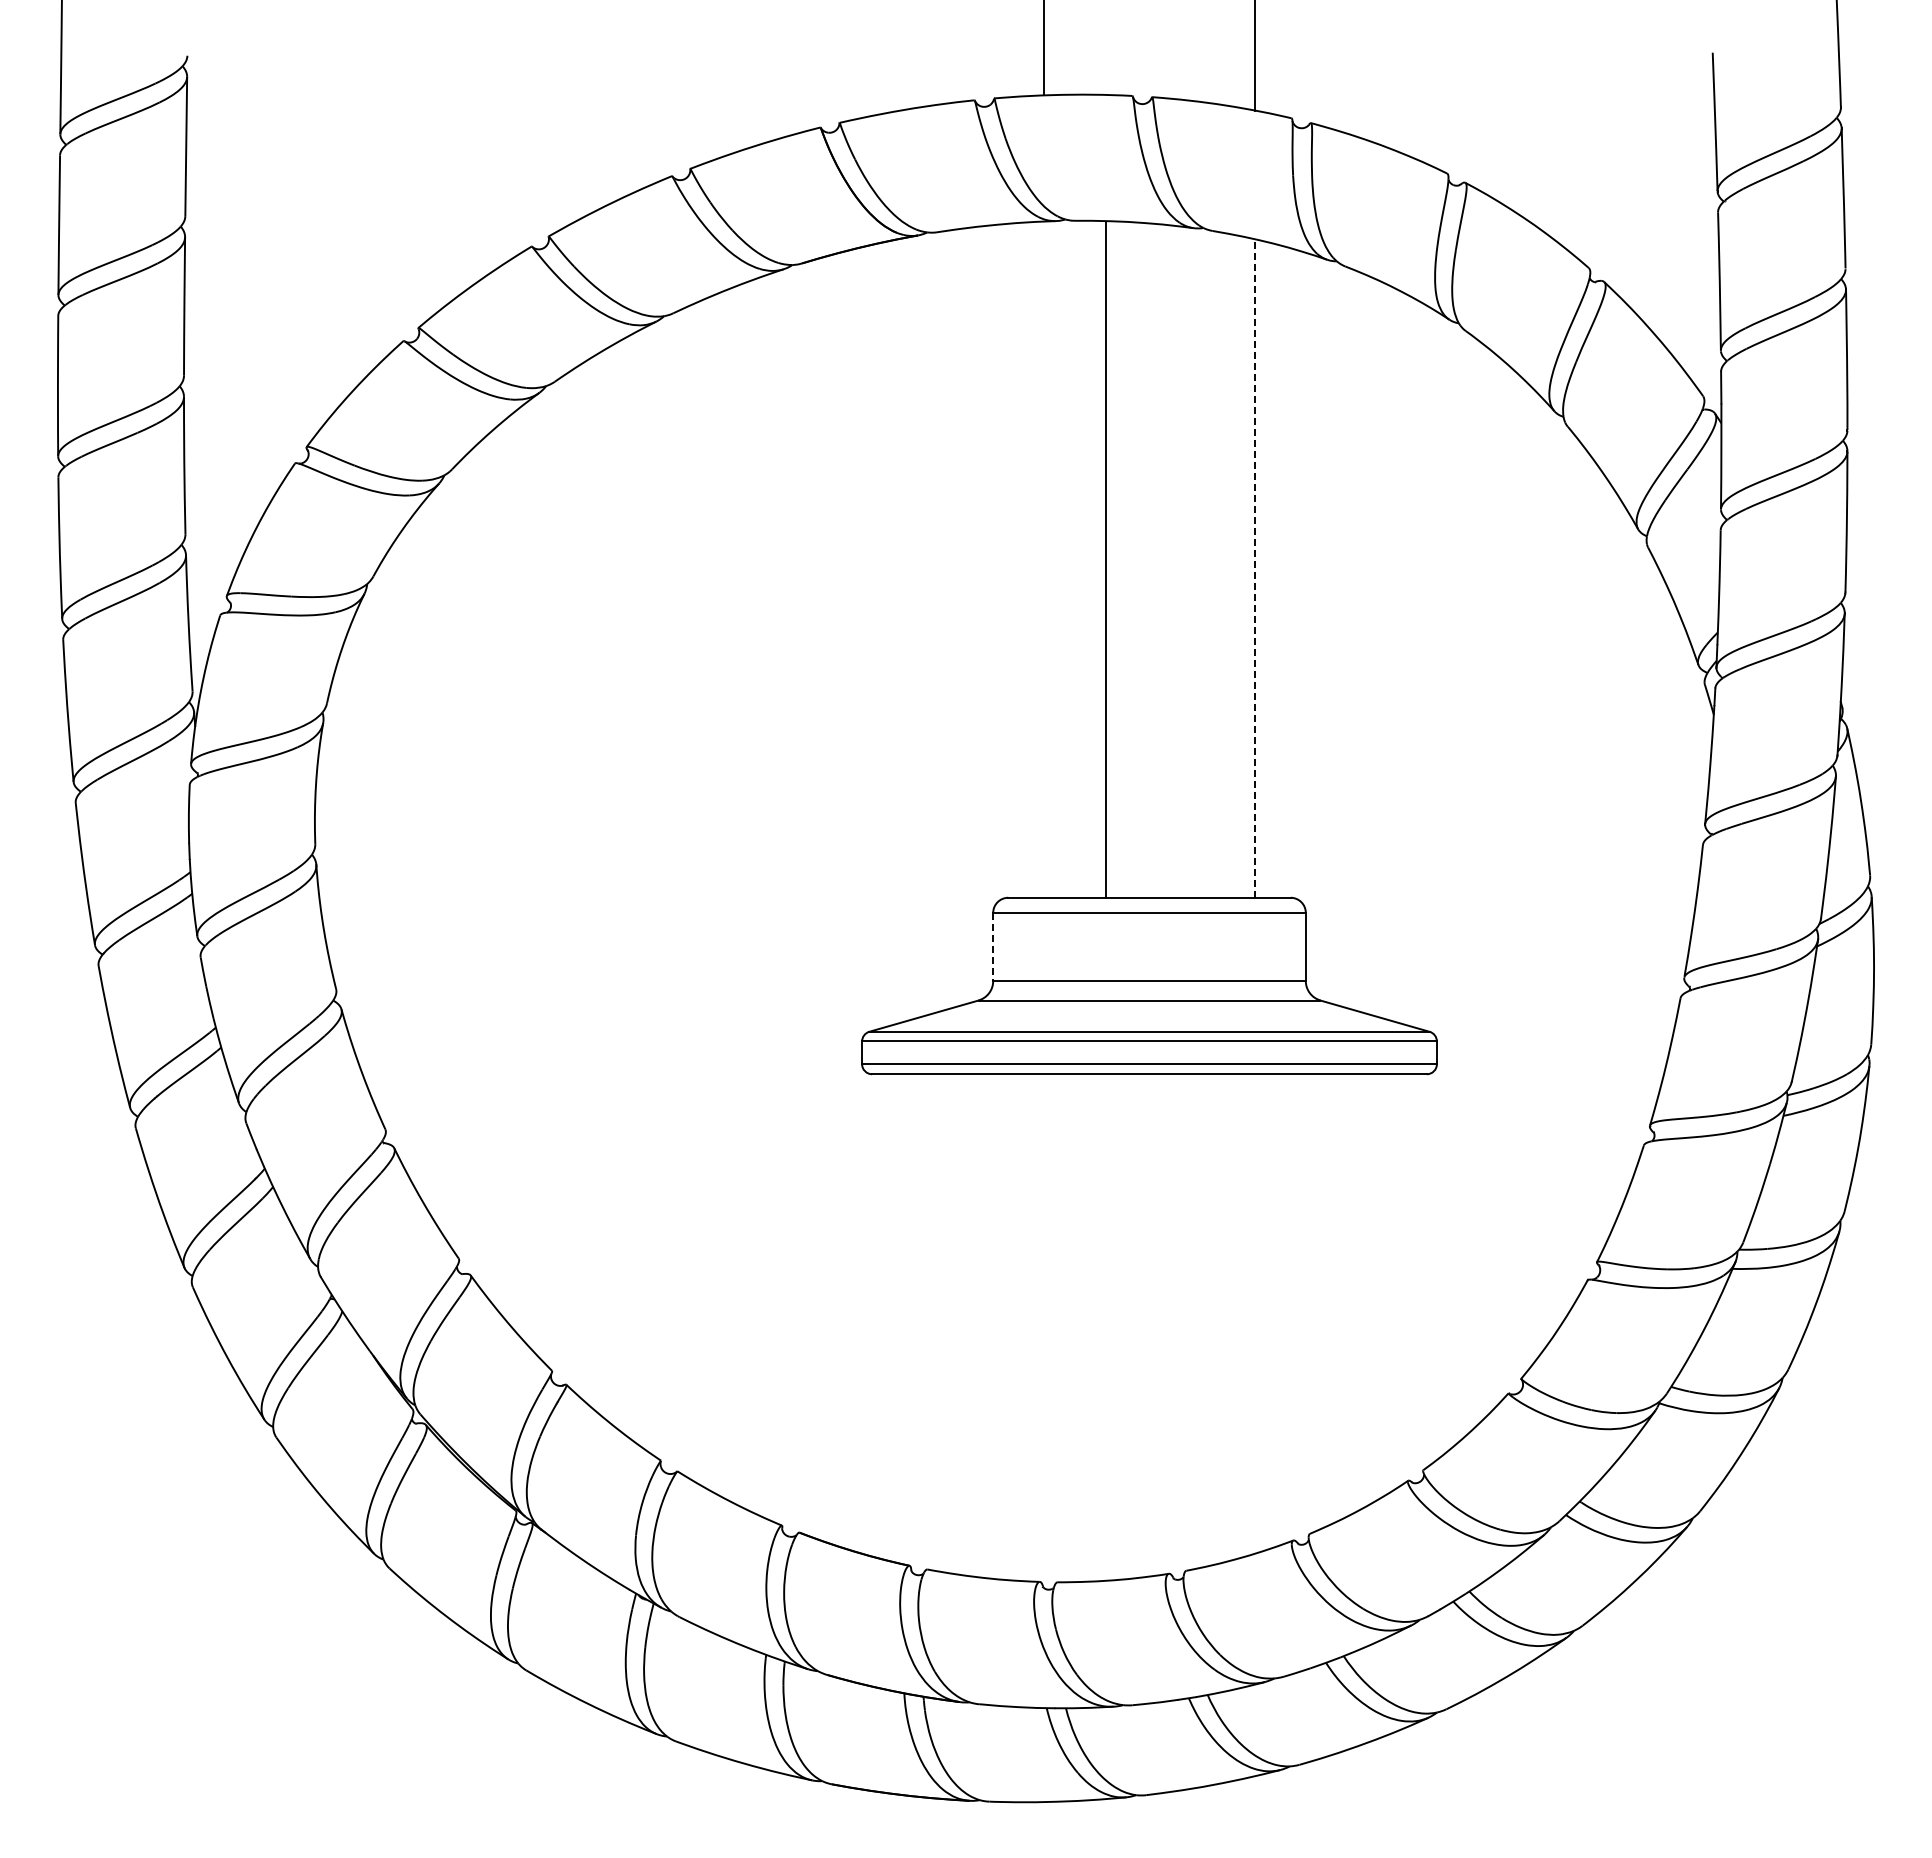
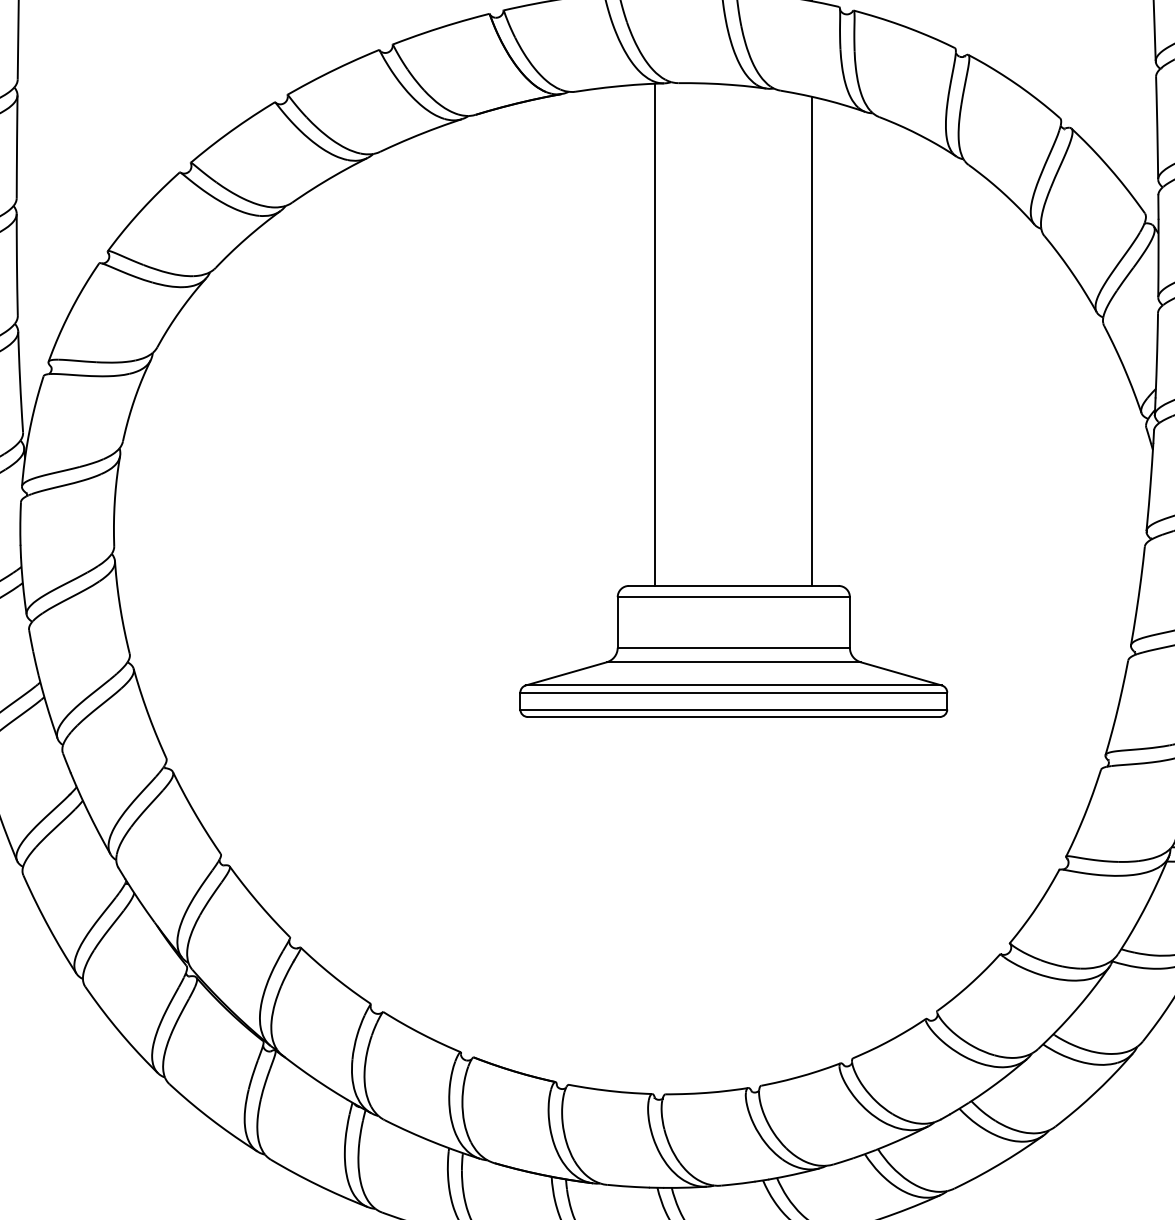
line: (1105, 559) -> (655, 334), moved
line: (1255, 568) -> (812, 341), dashed -> solid
line: (993, 947) -> (617, 622), dashed -> solid

